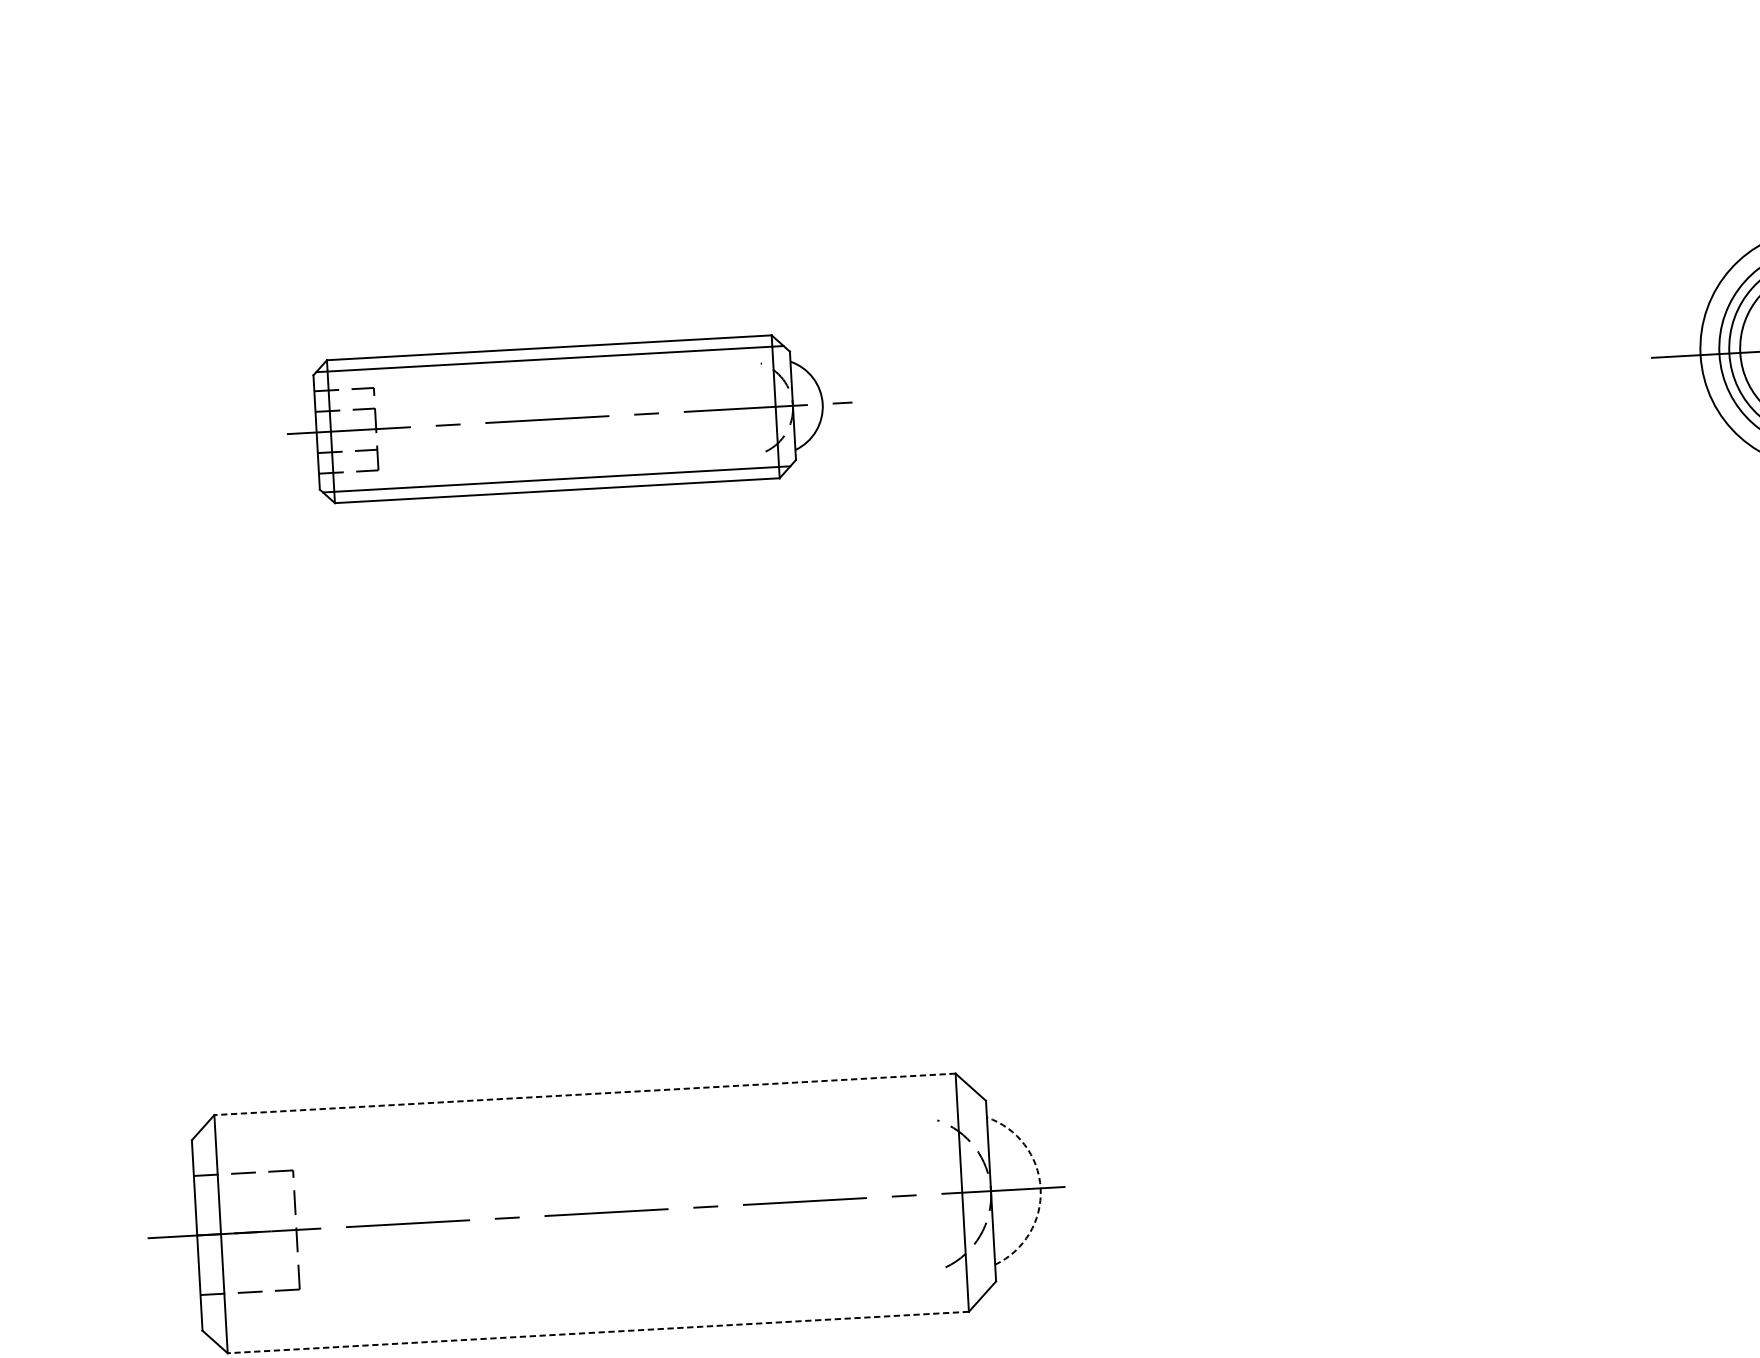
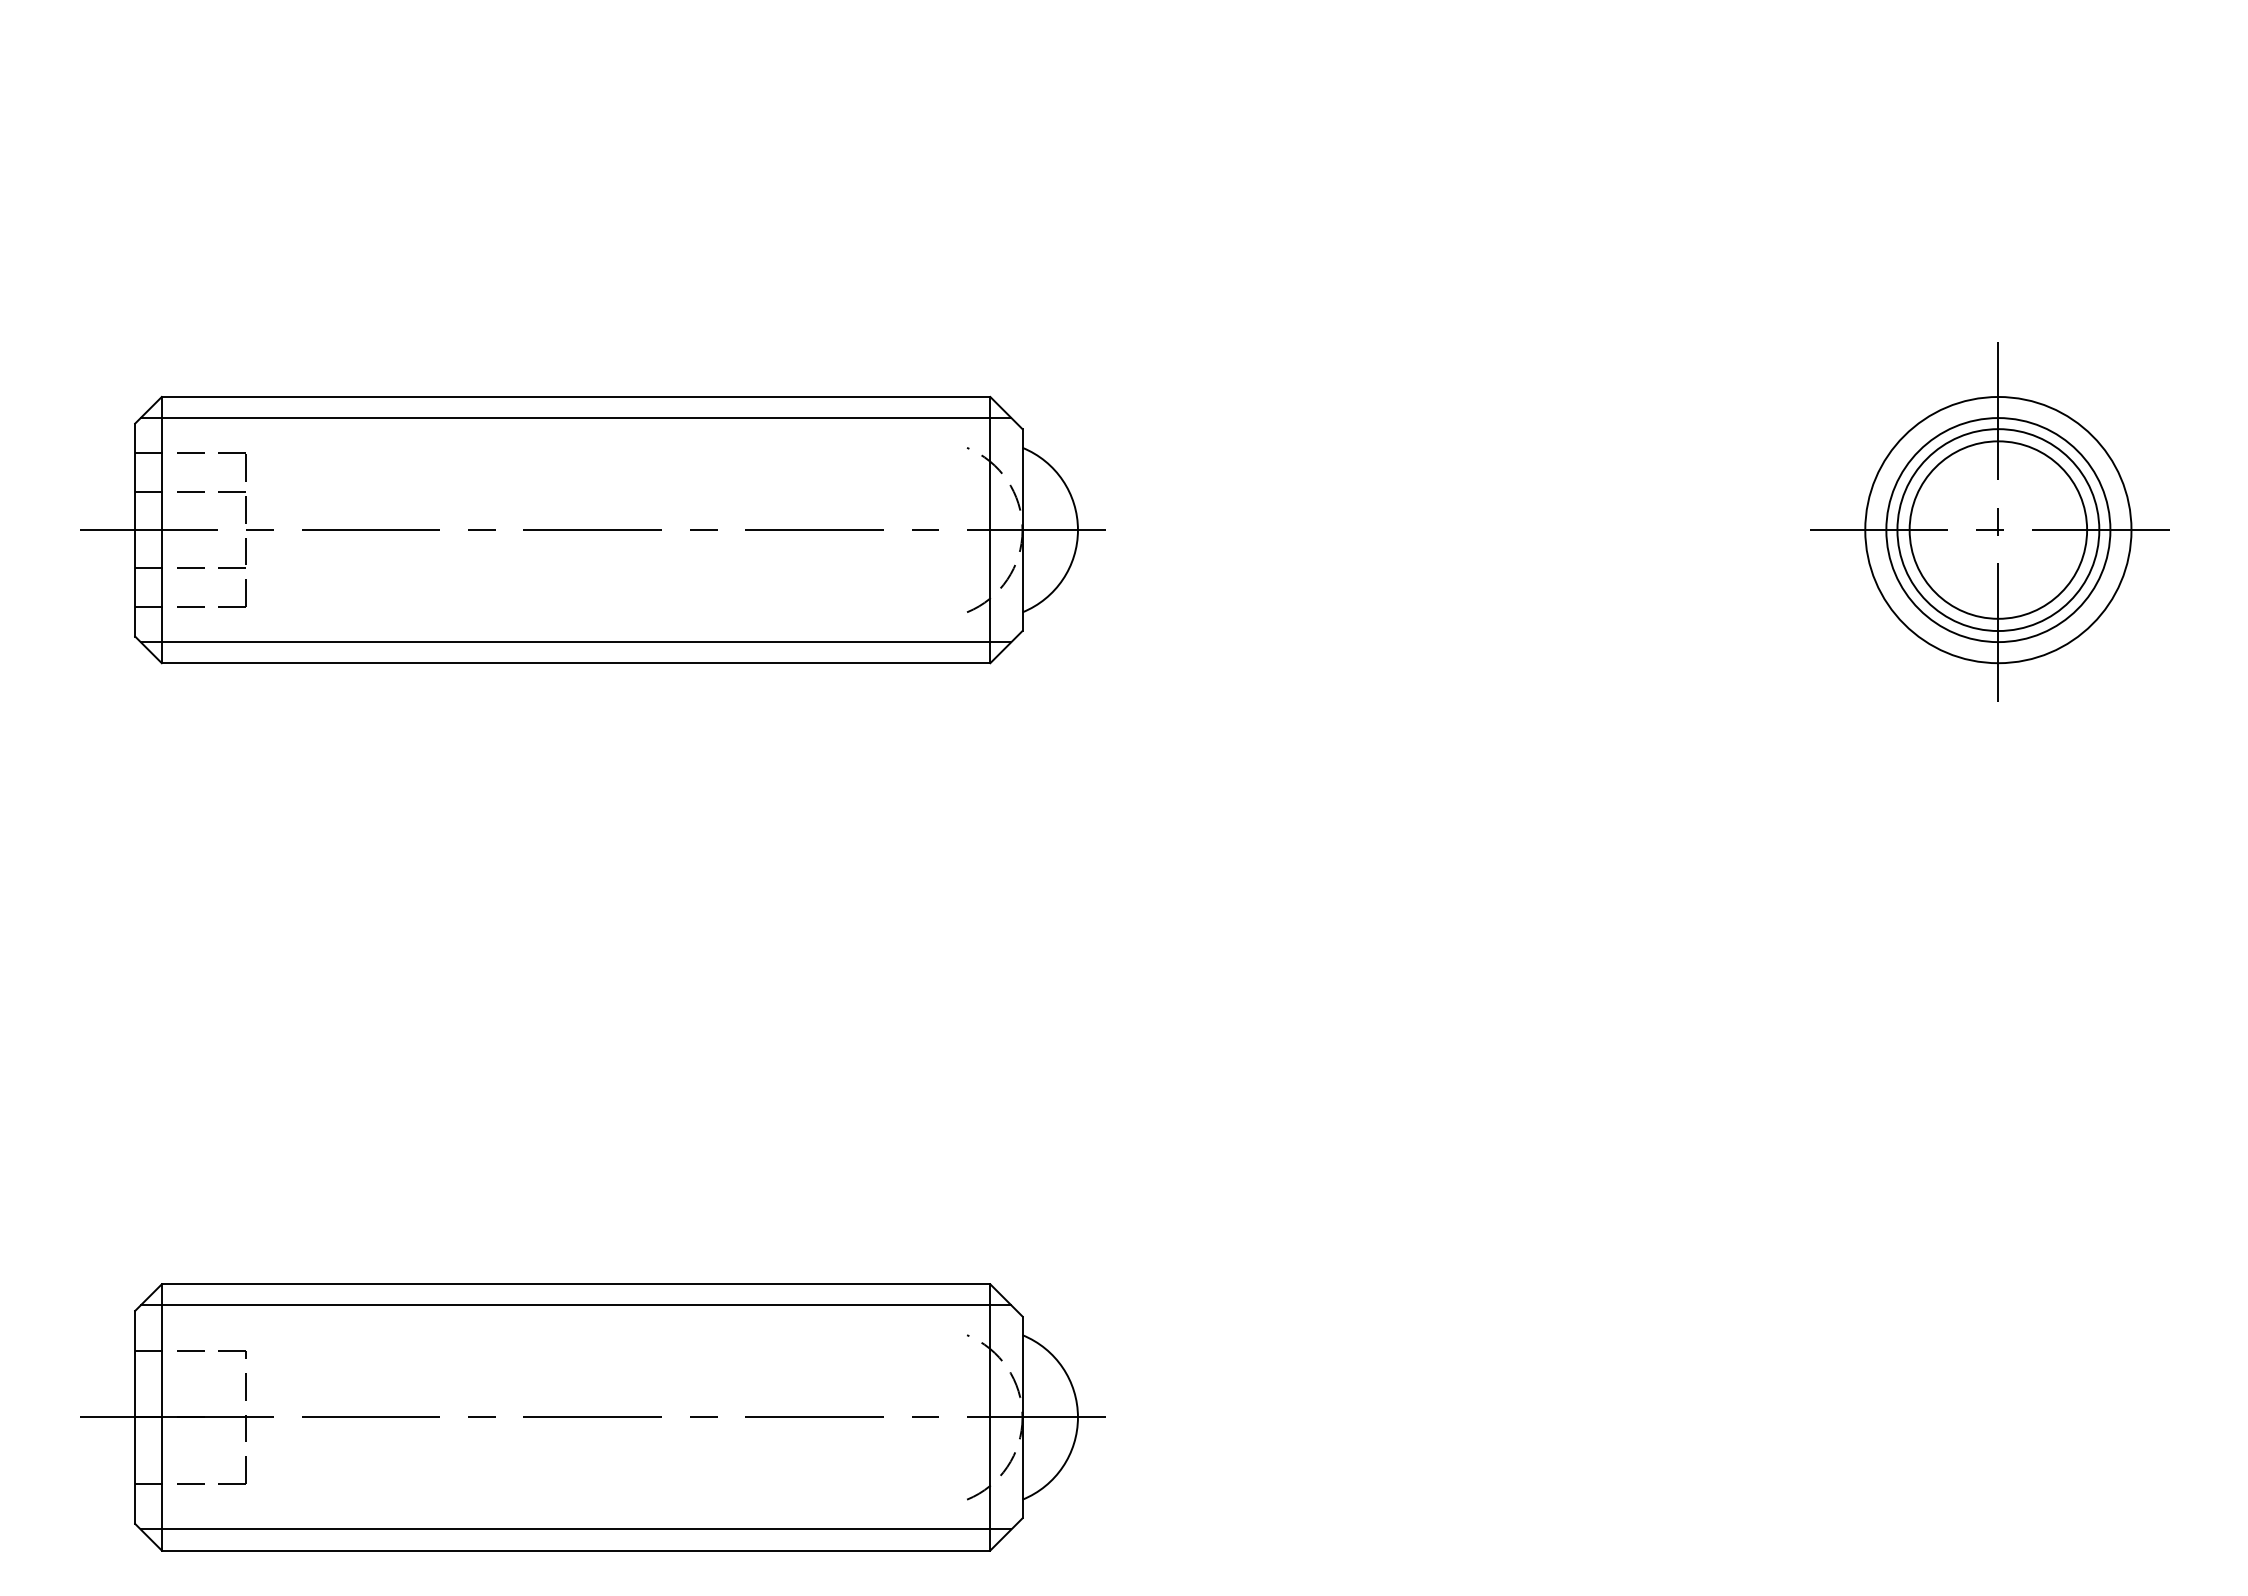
part: (561, 418) -> (592, 529), size x1.67
line: (584, 1094) -> (575, 1284), dashed -> solid
line: (585, 1113) -> (575, 1305), added
arc: (1040, 1188) -> (1077, 1417), dashed -> solid
line: (596, 1313) -> (575, 1529), added
line: (597, 1332) -> (575, 1550), dashed -> solid

